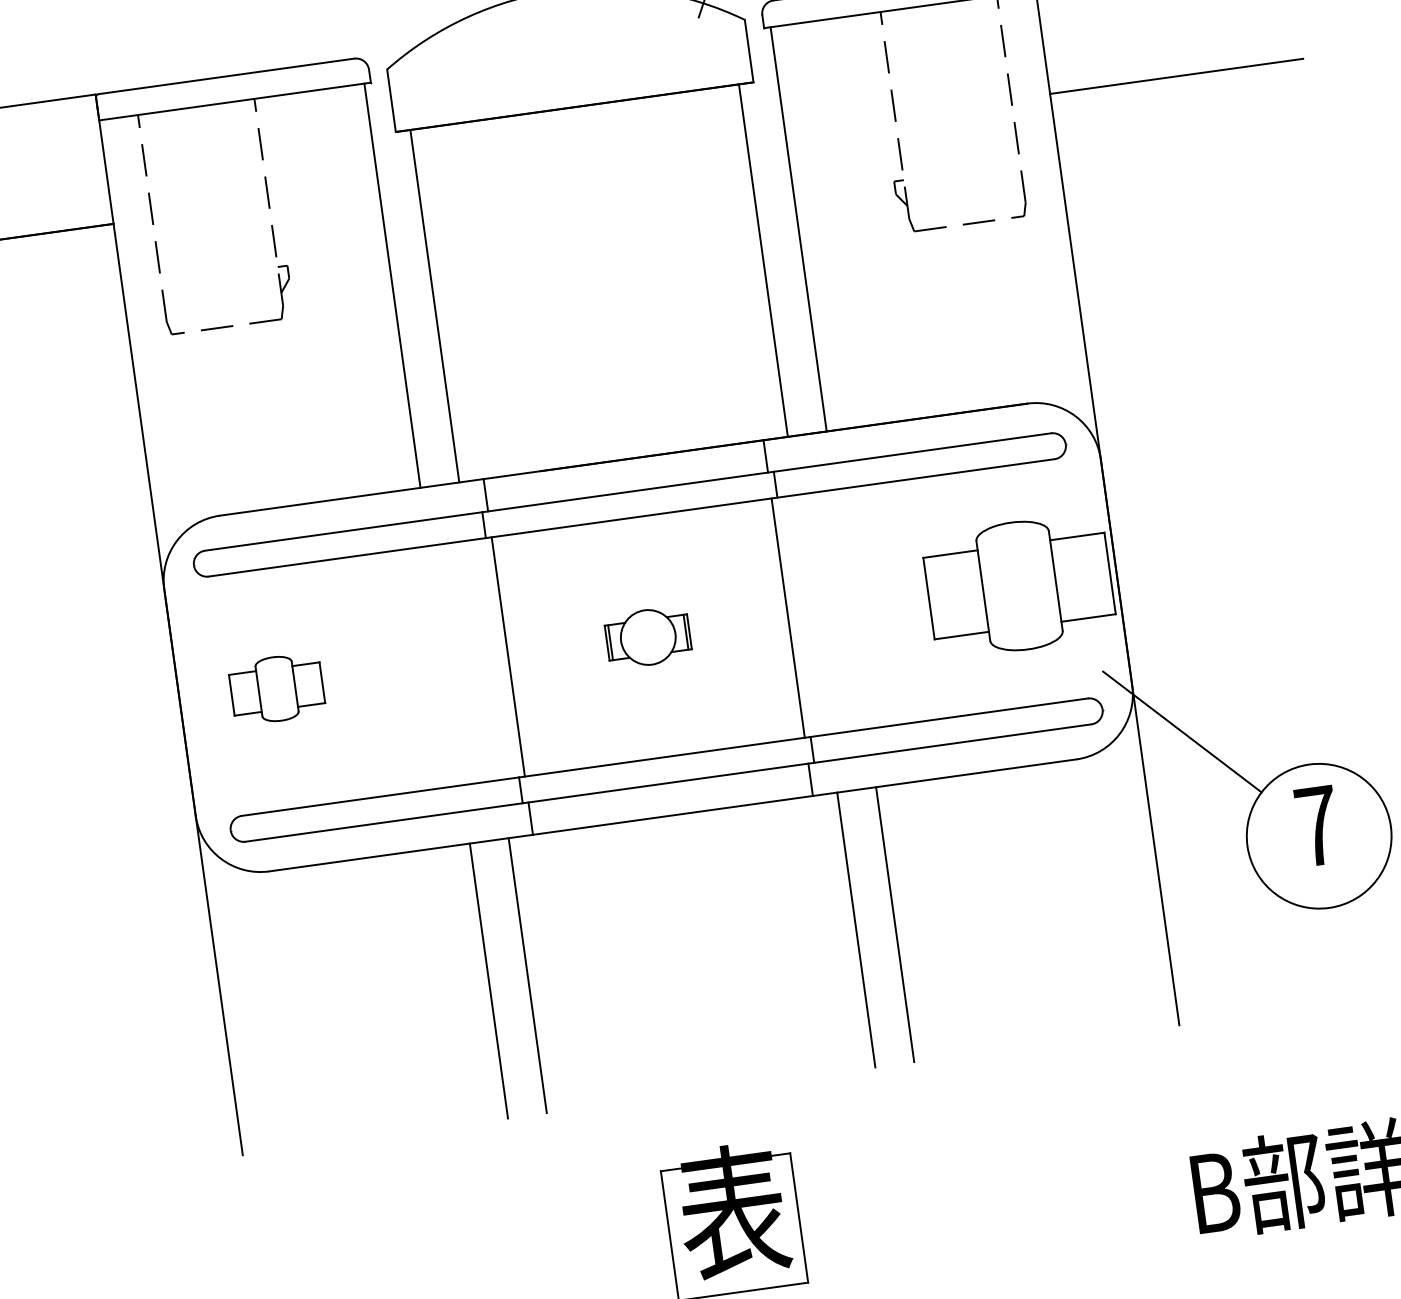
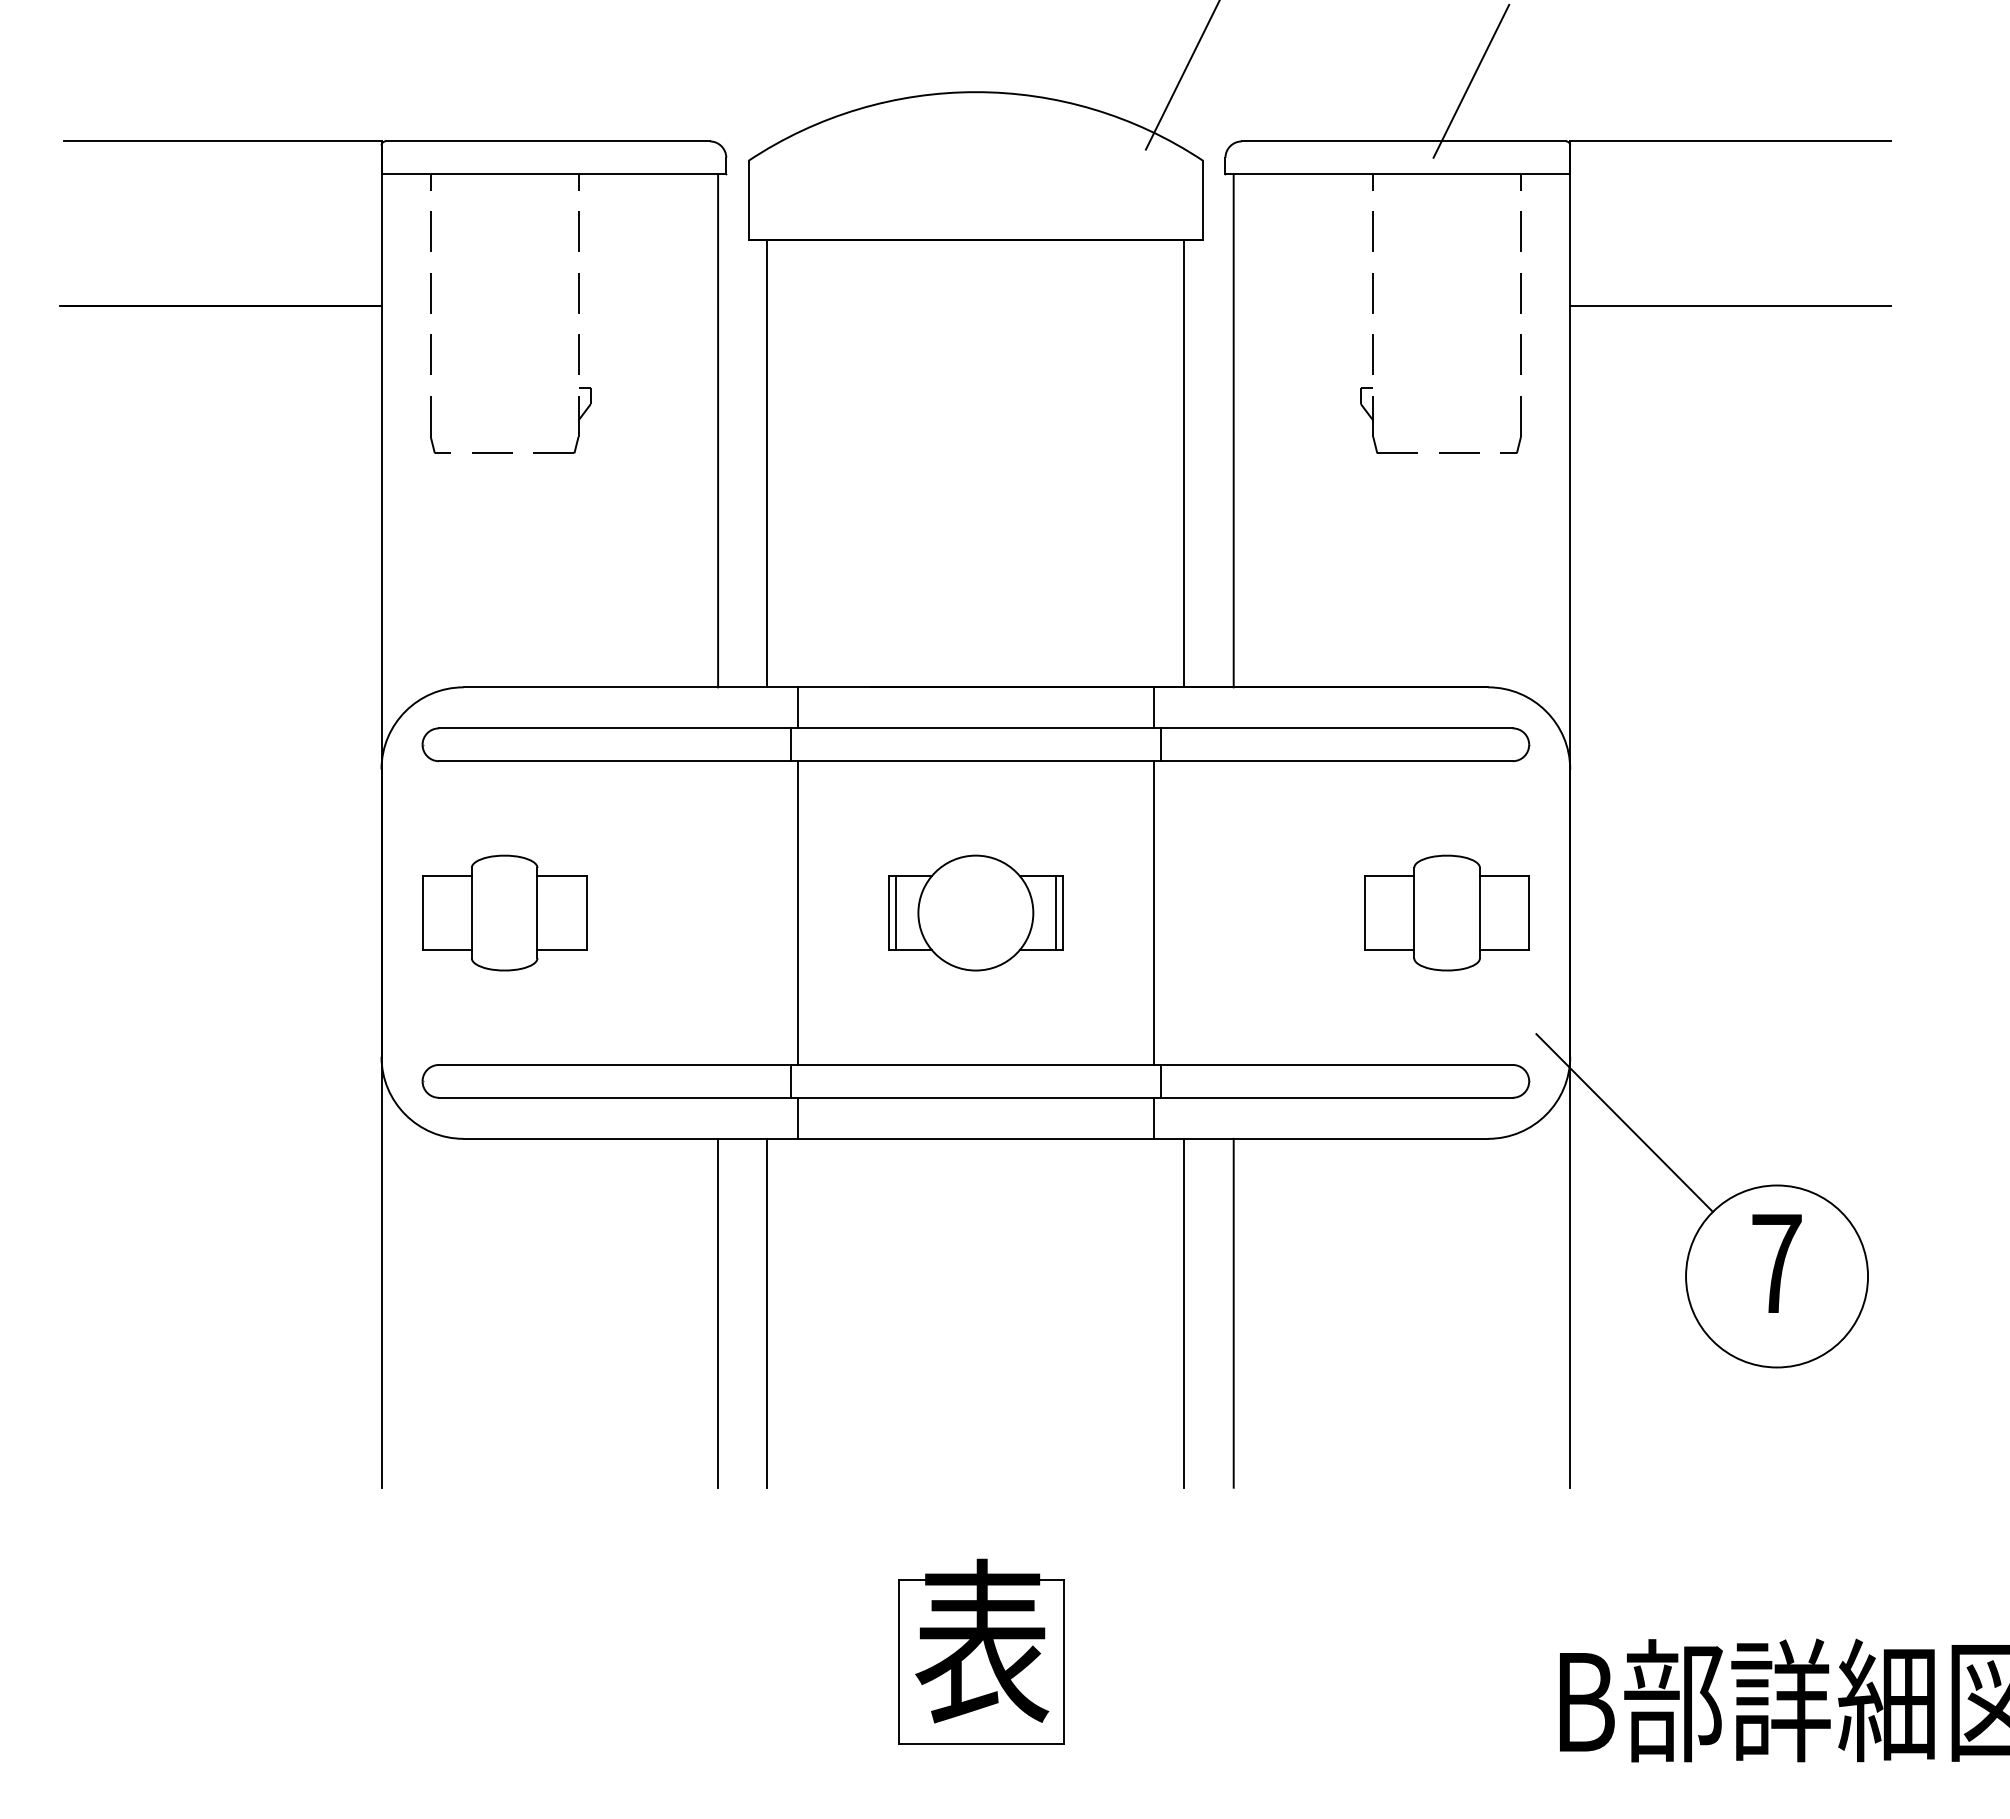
part: (1018, 585) -> (1446, 912), size x0.71
part: (647, 637) -> (975, 912), size x1.67
part: (276, 688) -> (504, 912), size x1.43

